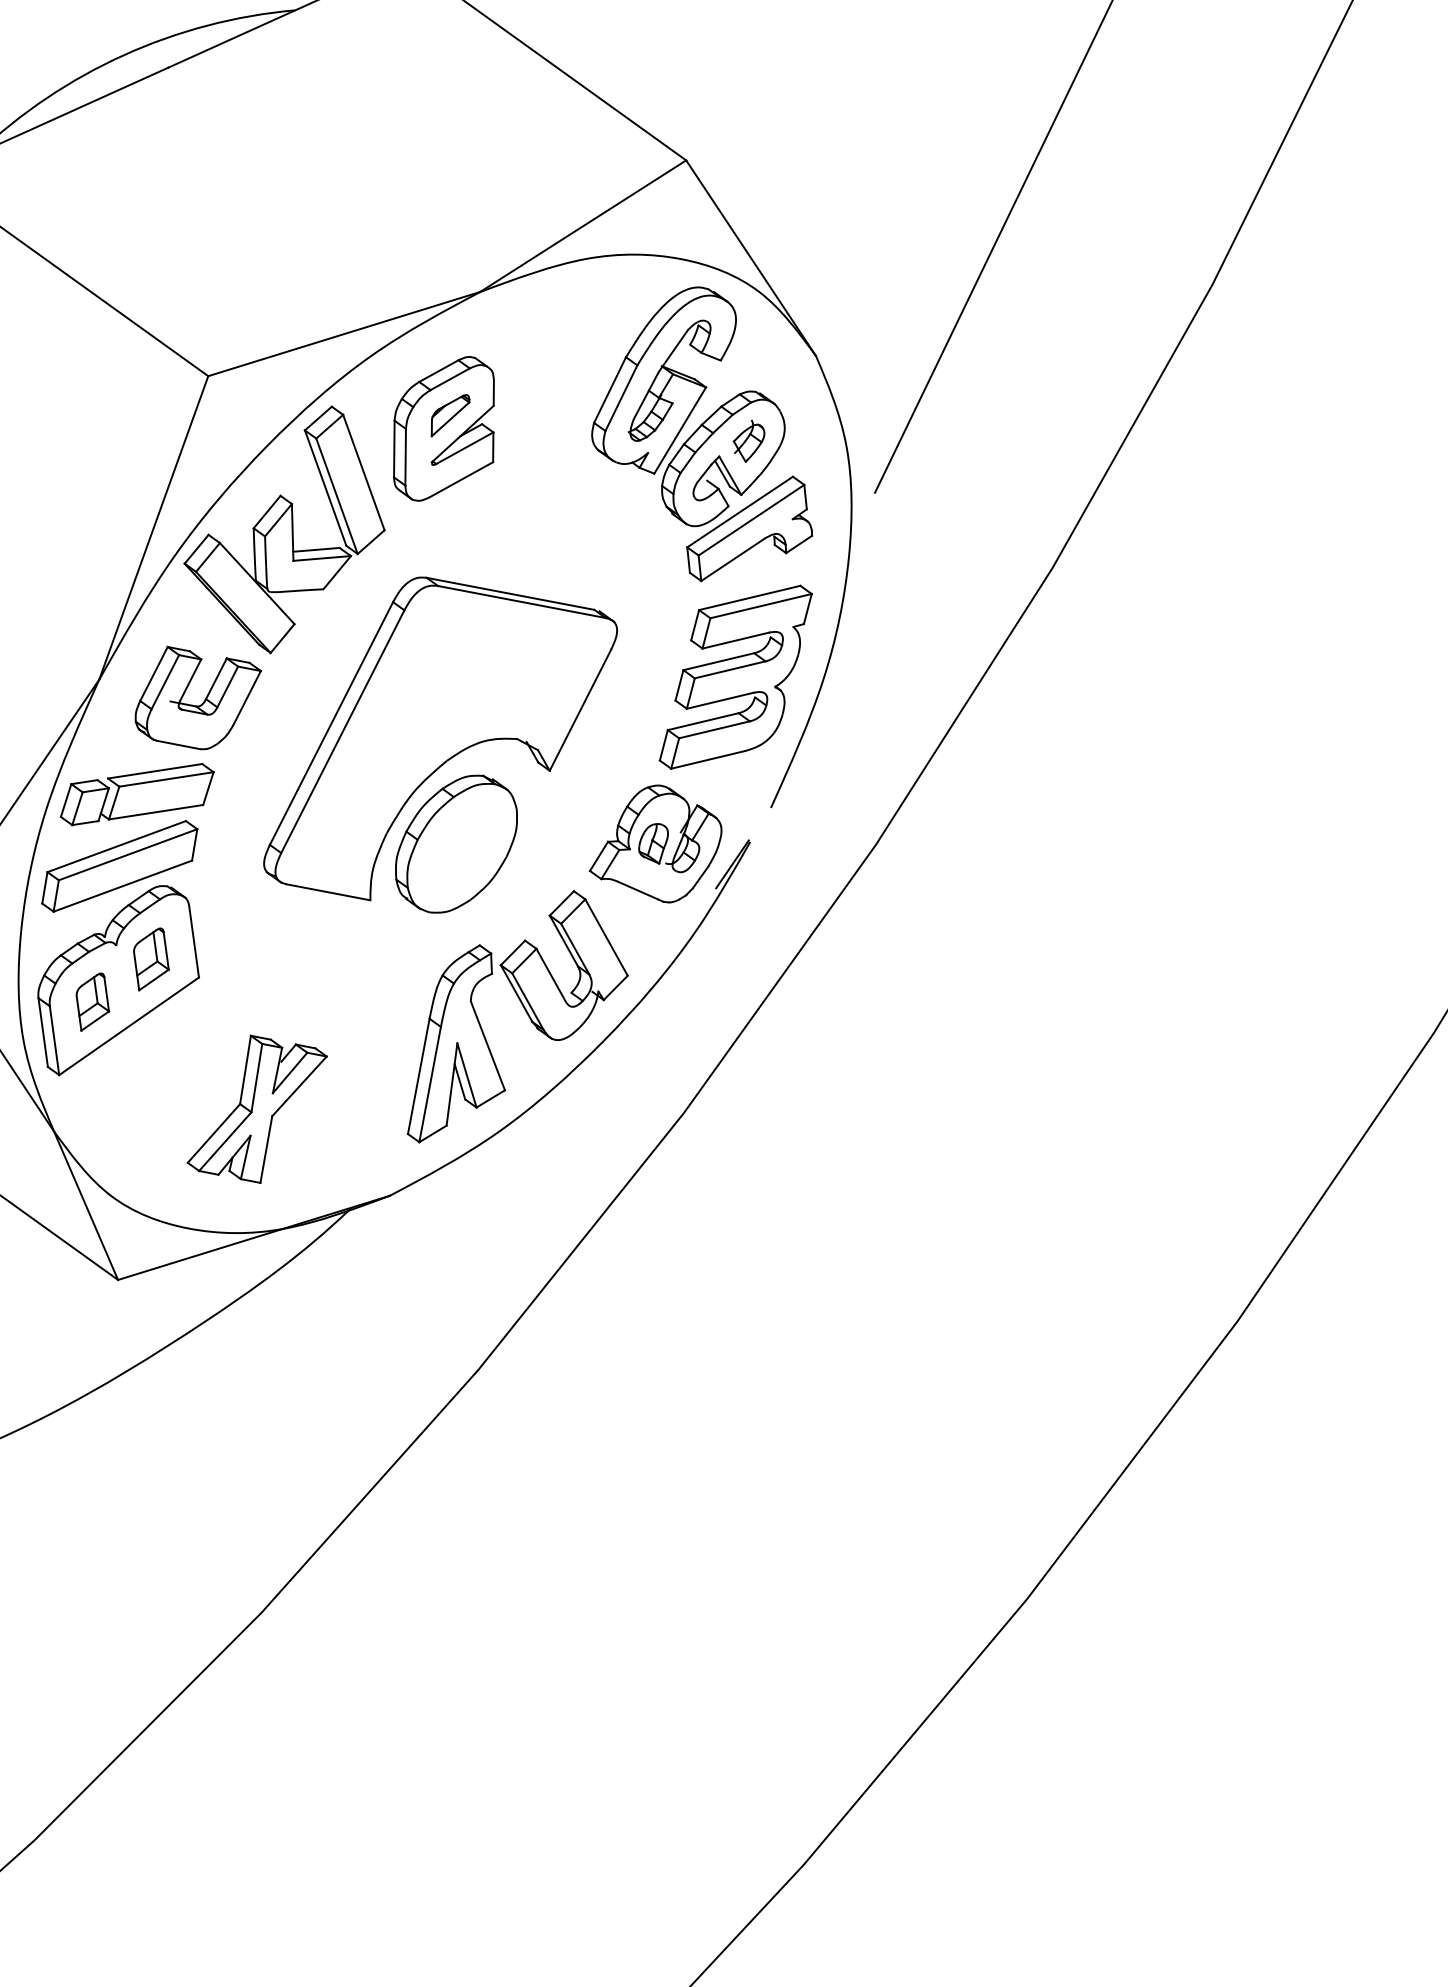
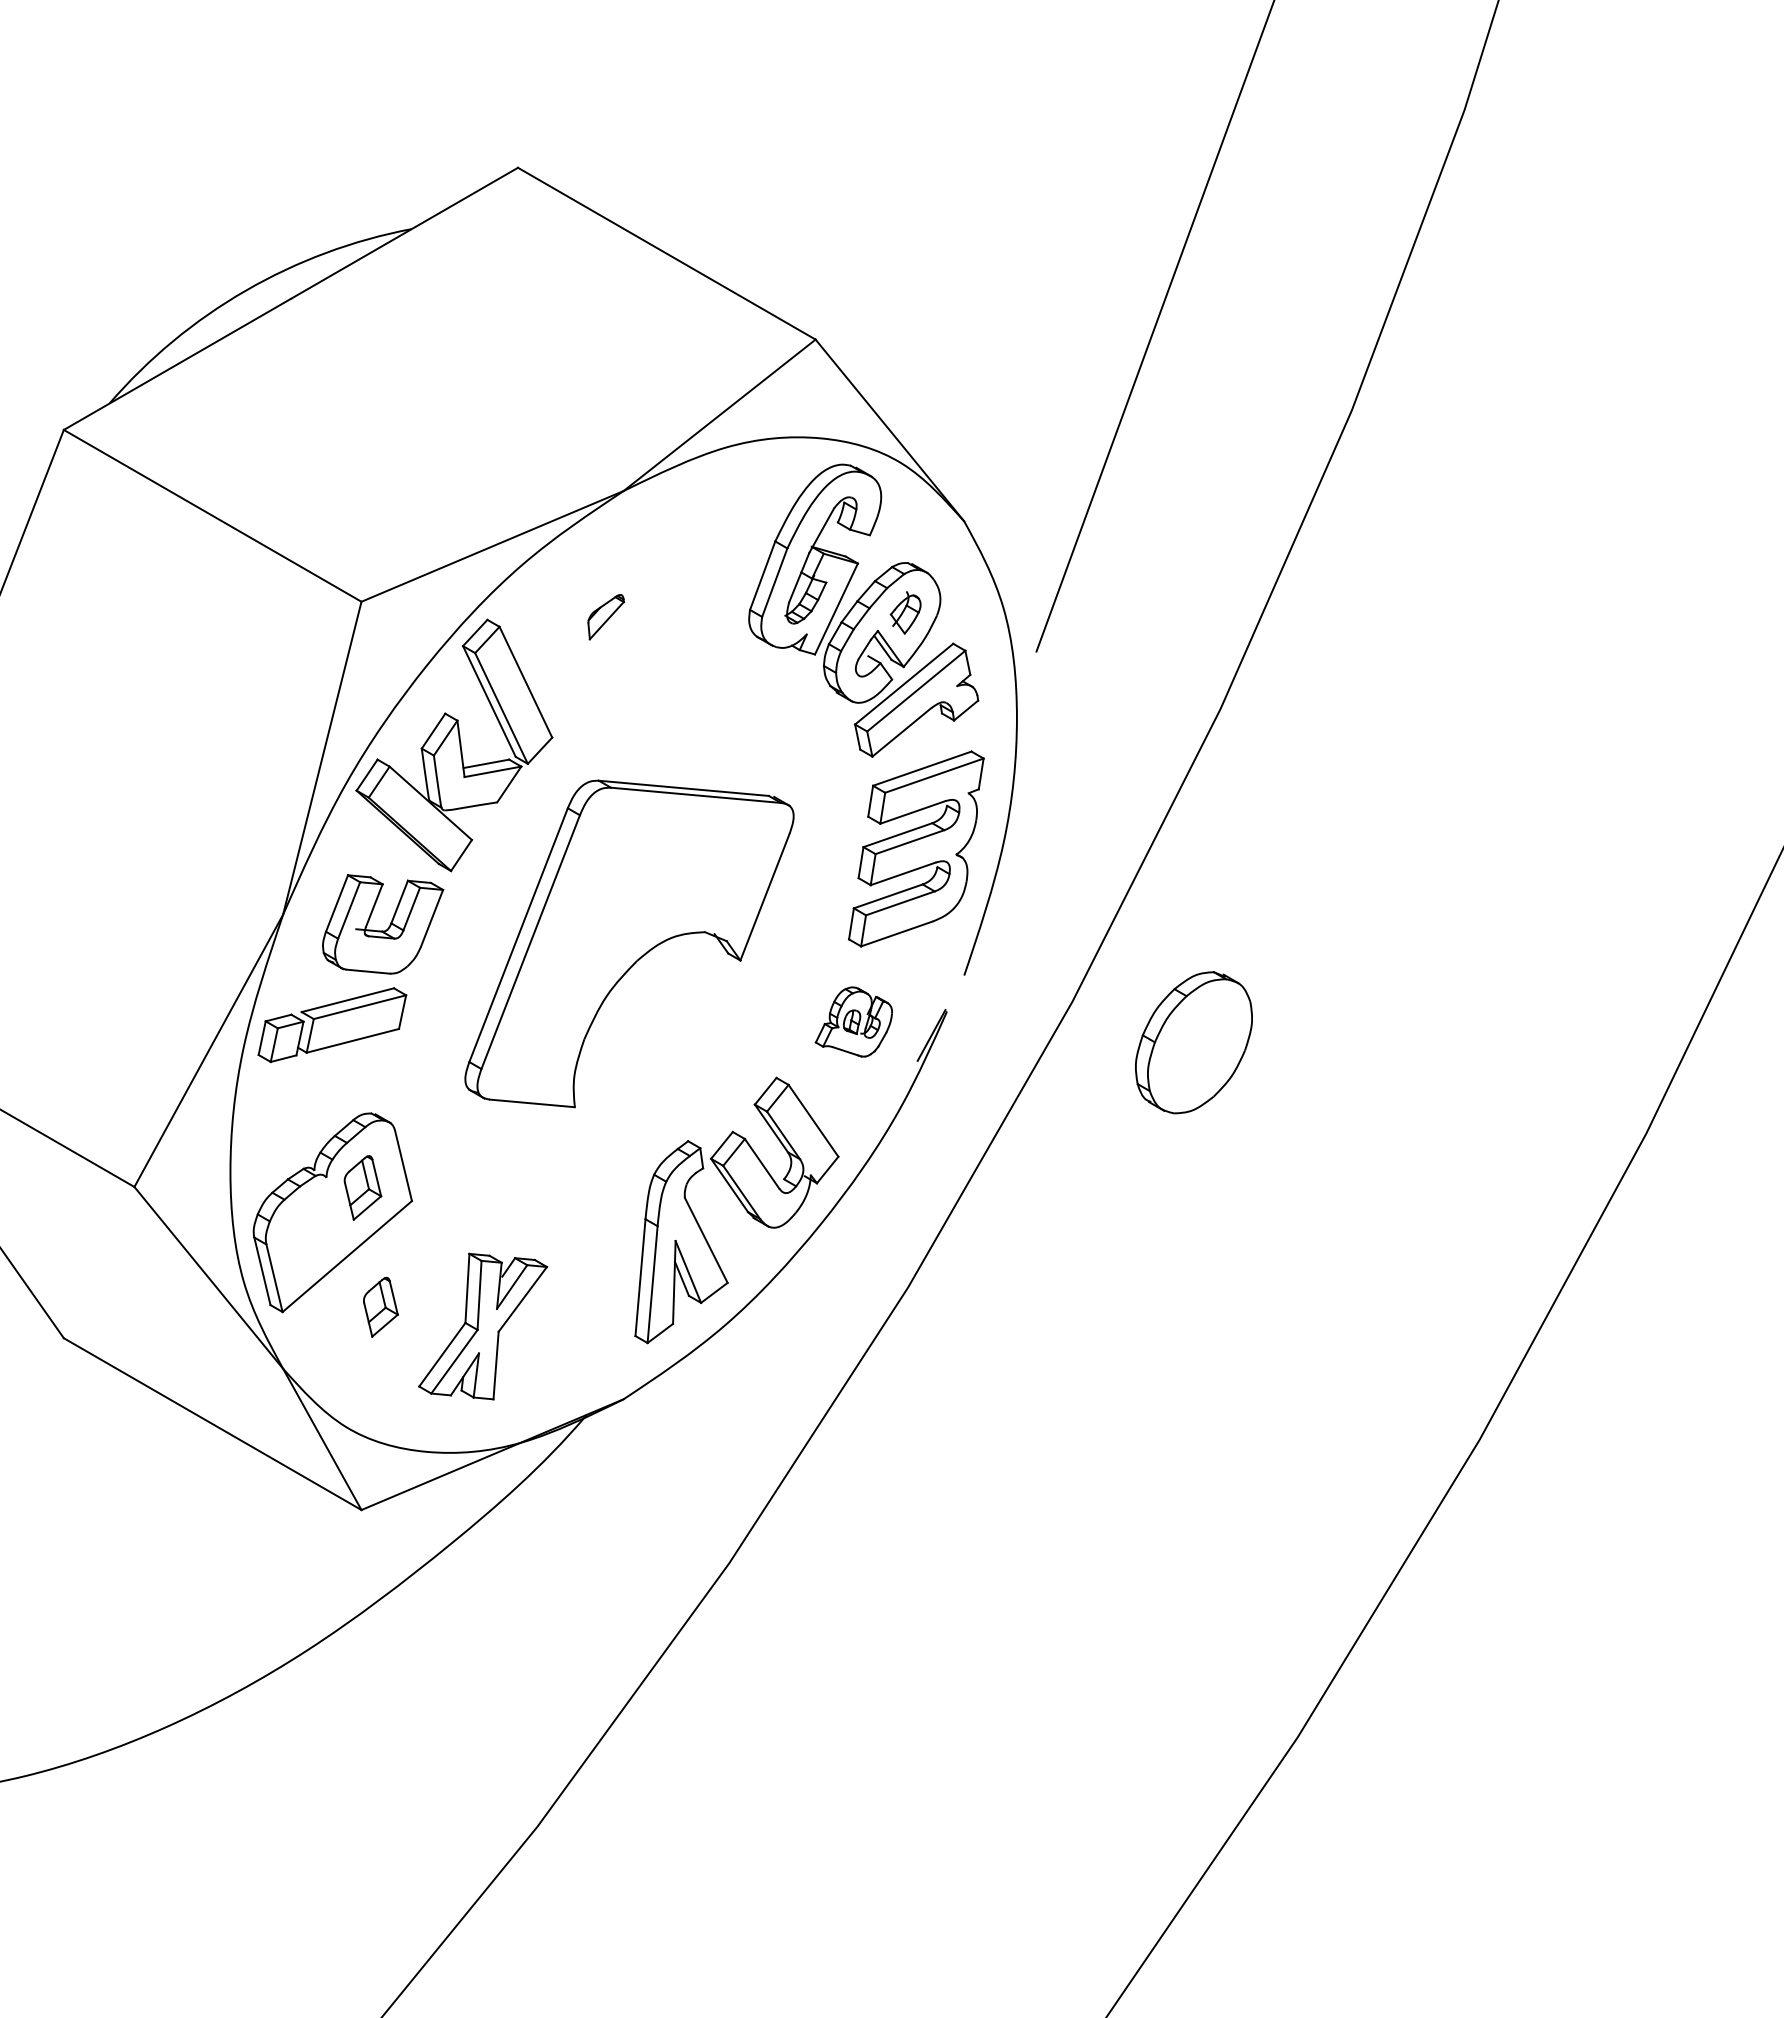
part: (445, 428) -> (602, 630), removed
part: (656, 842) -> (853, 1021), size x0.6
part: (456, 843) -> (1193, 1042), moved
part: (119, 866) -> (321, 1098), removed
part: (92, 1001) -> (380, 1306), moved

